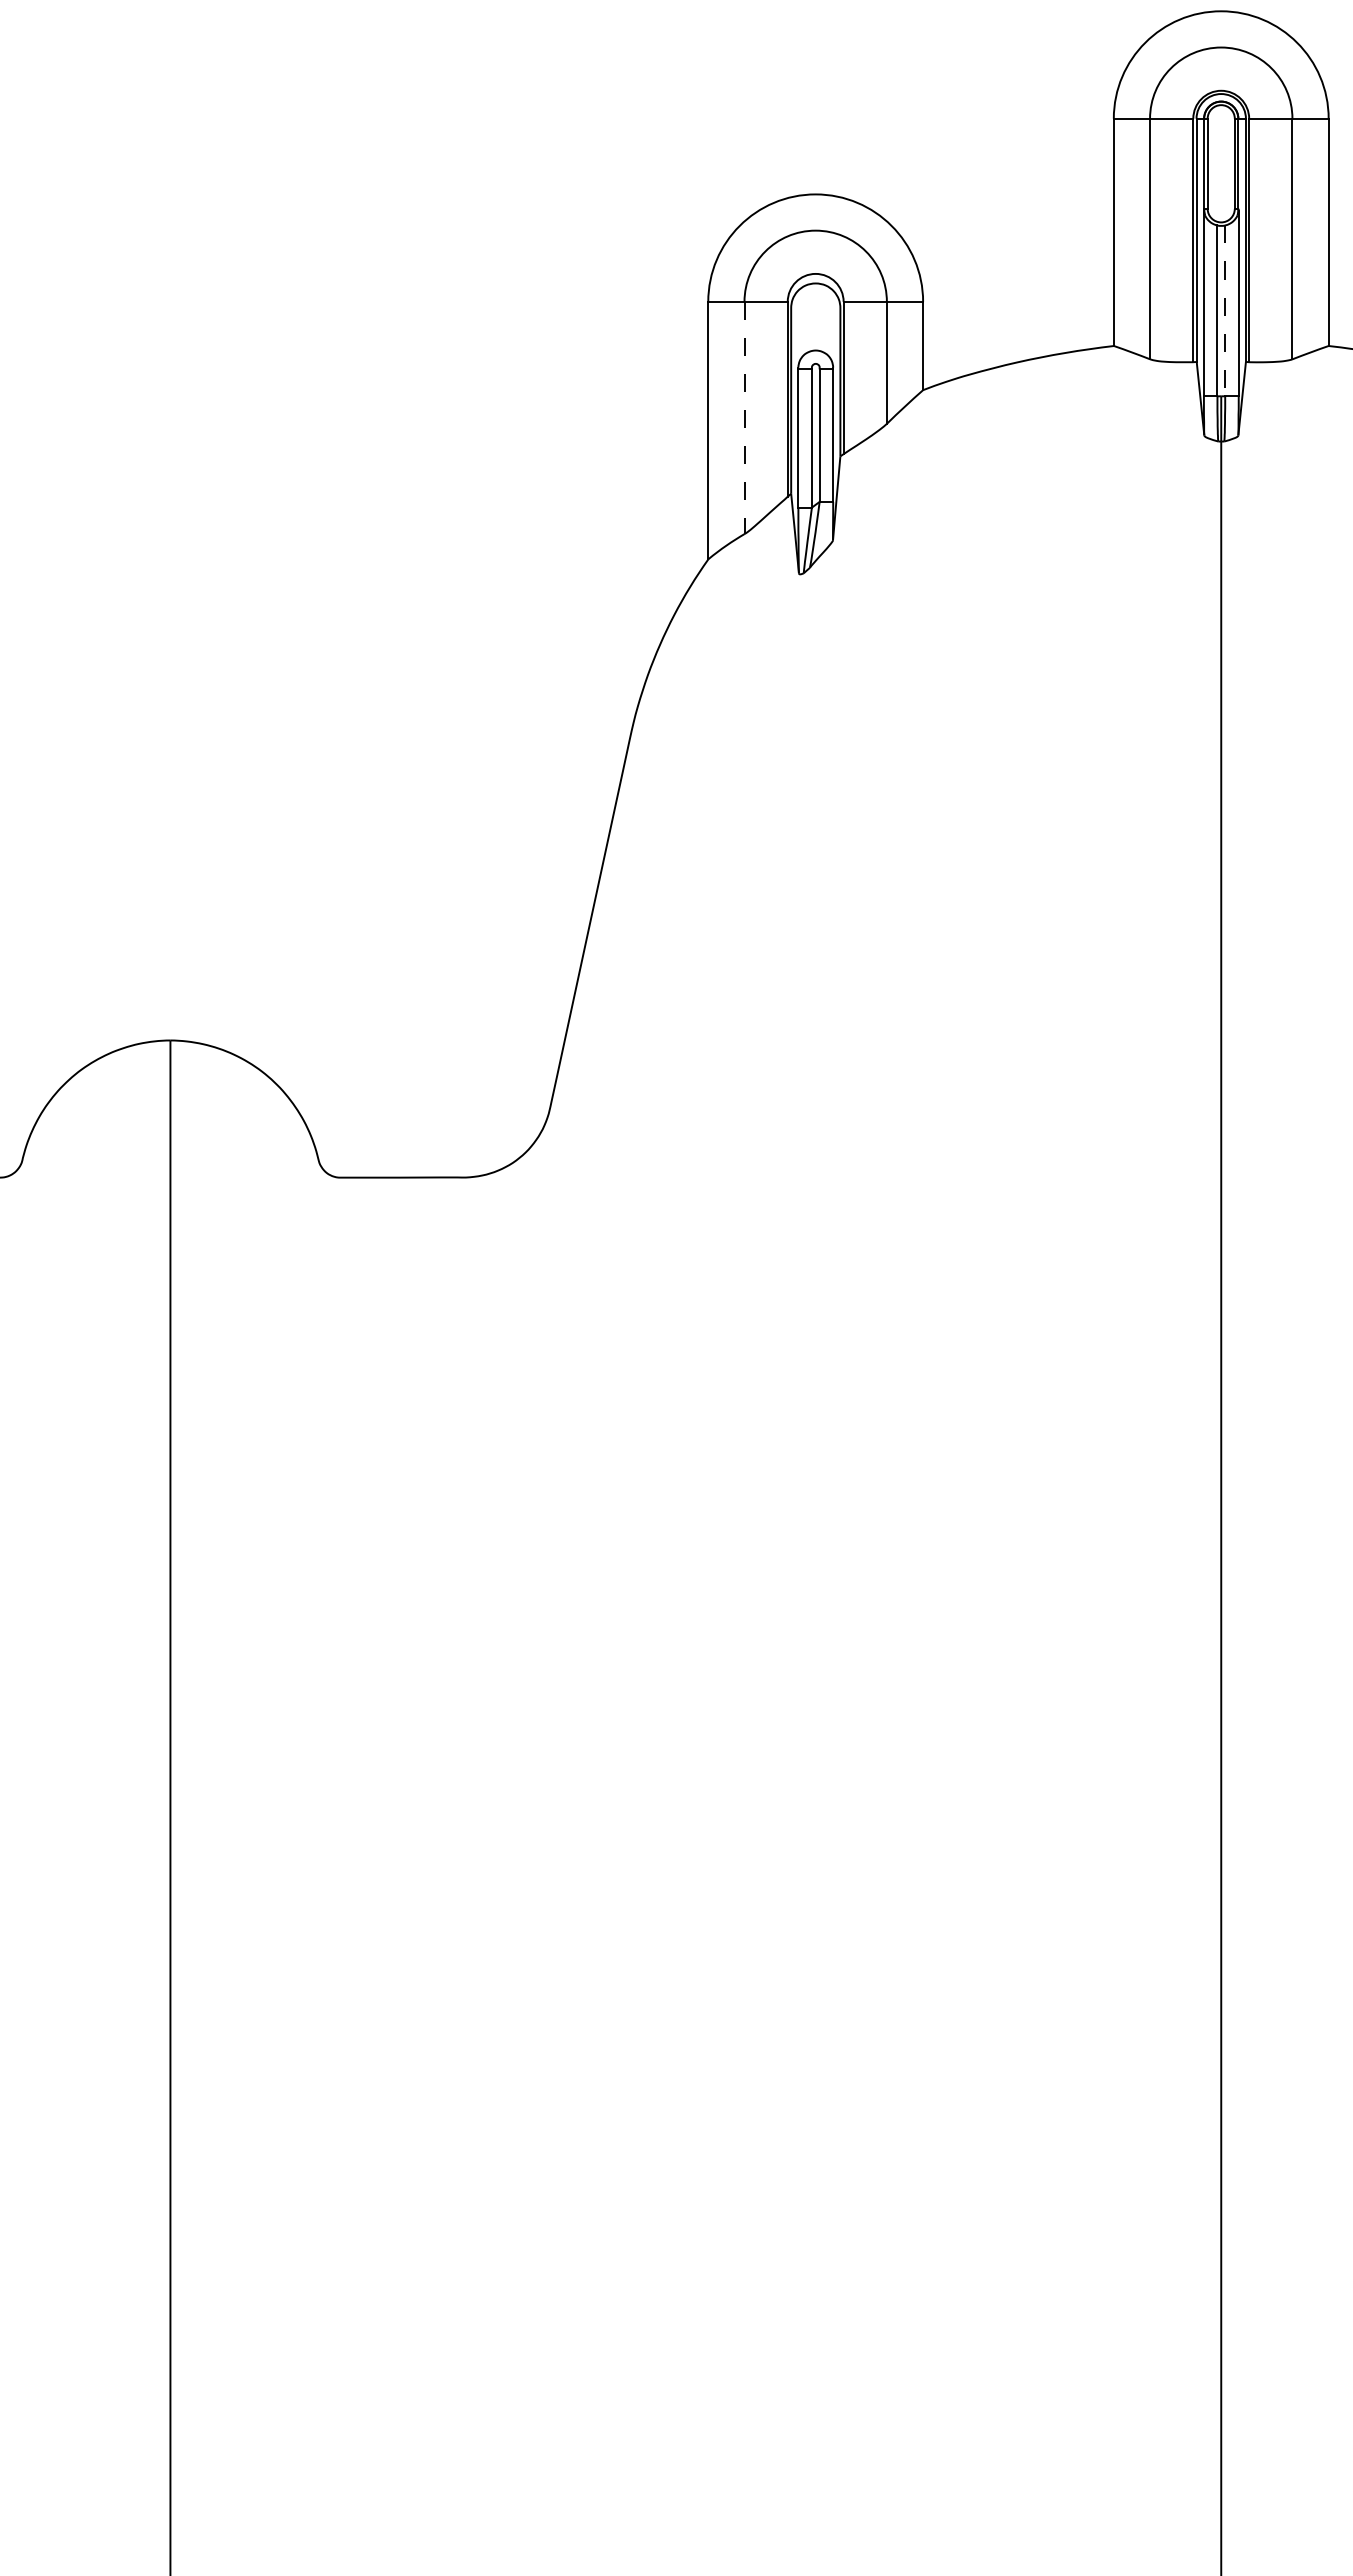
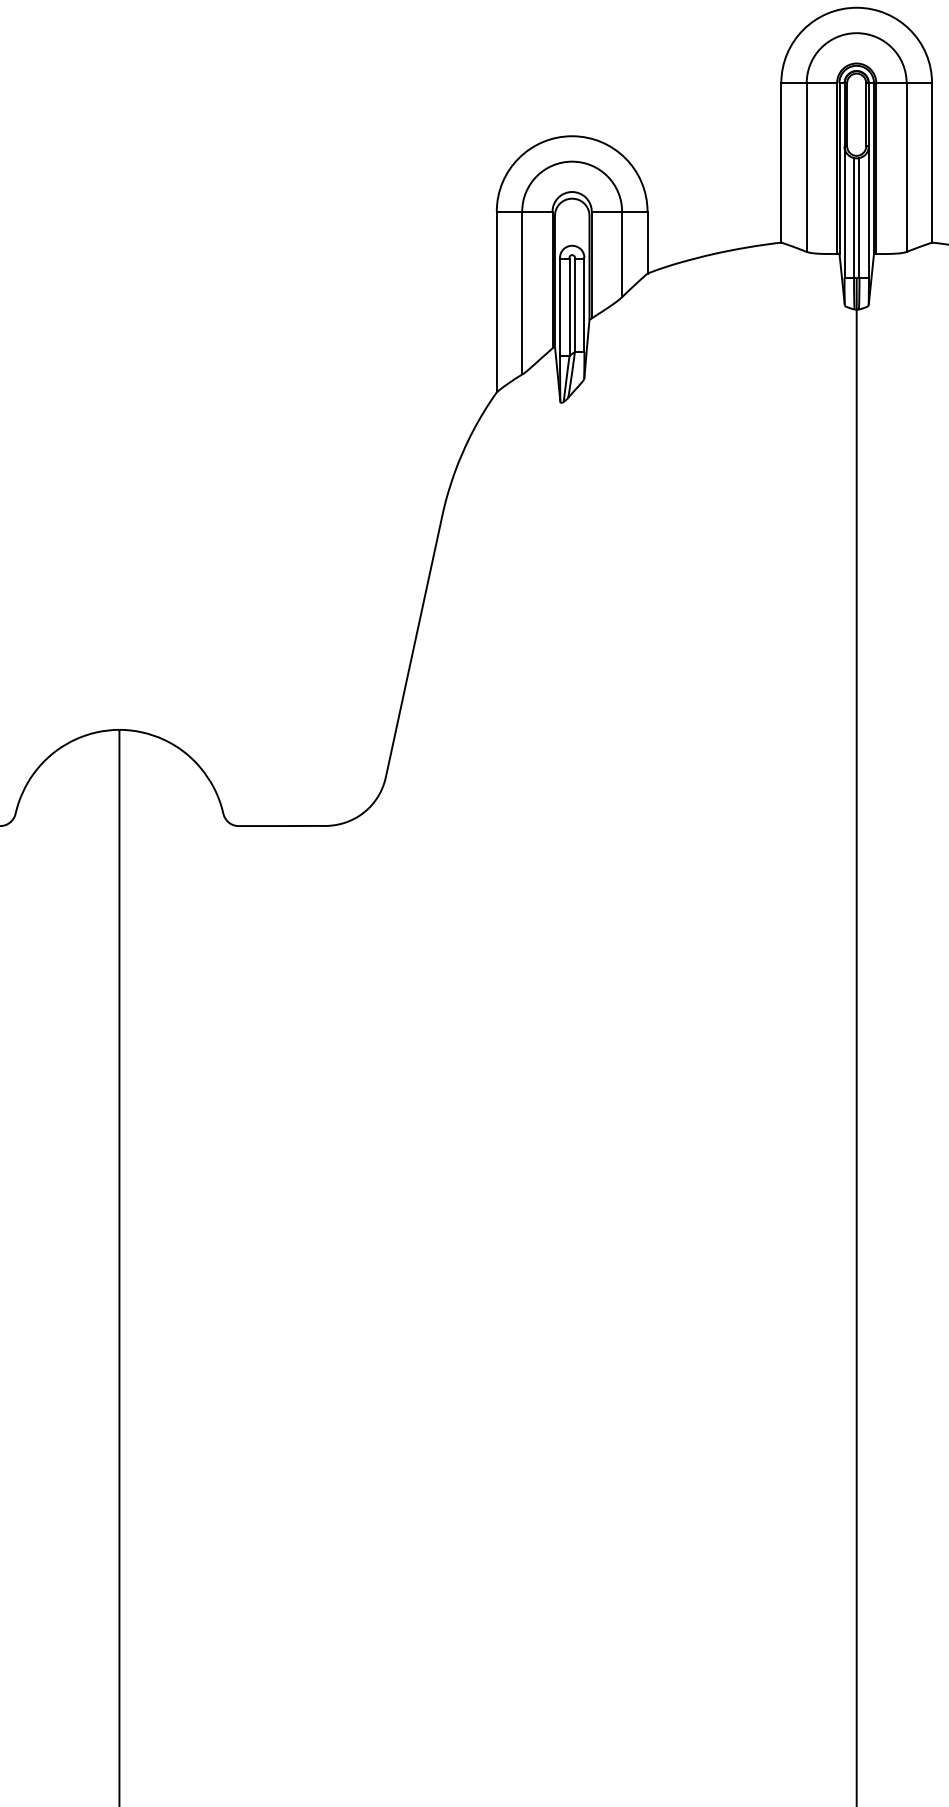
line: (1225, 311) -> (859, 218), dashed -> solid
line: (744, 418) -> (522, 293), dashed -> solid

